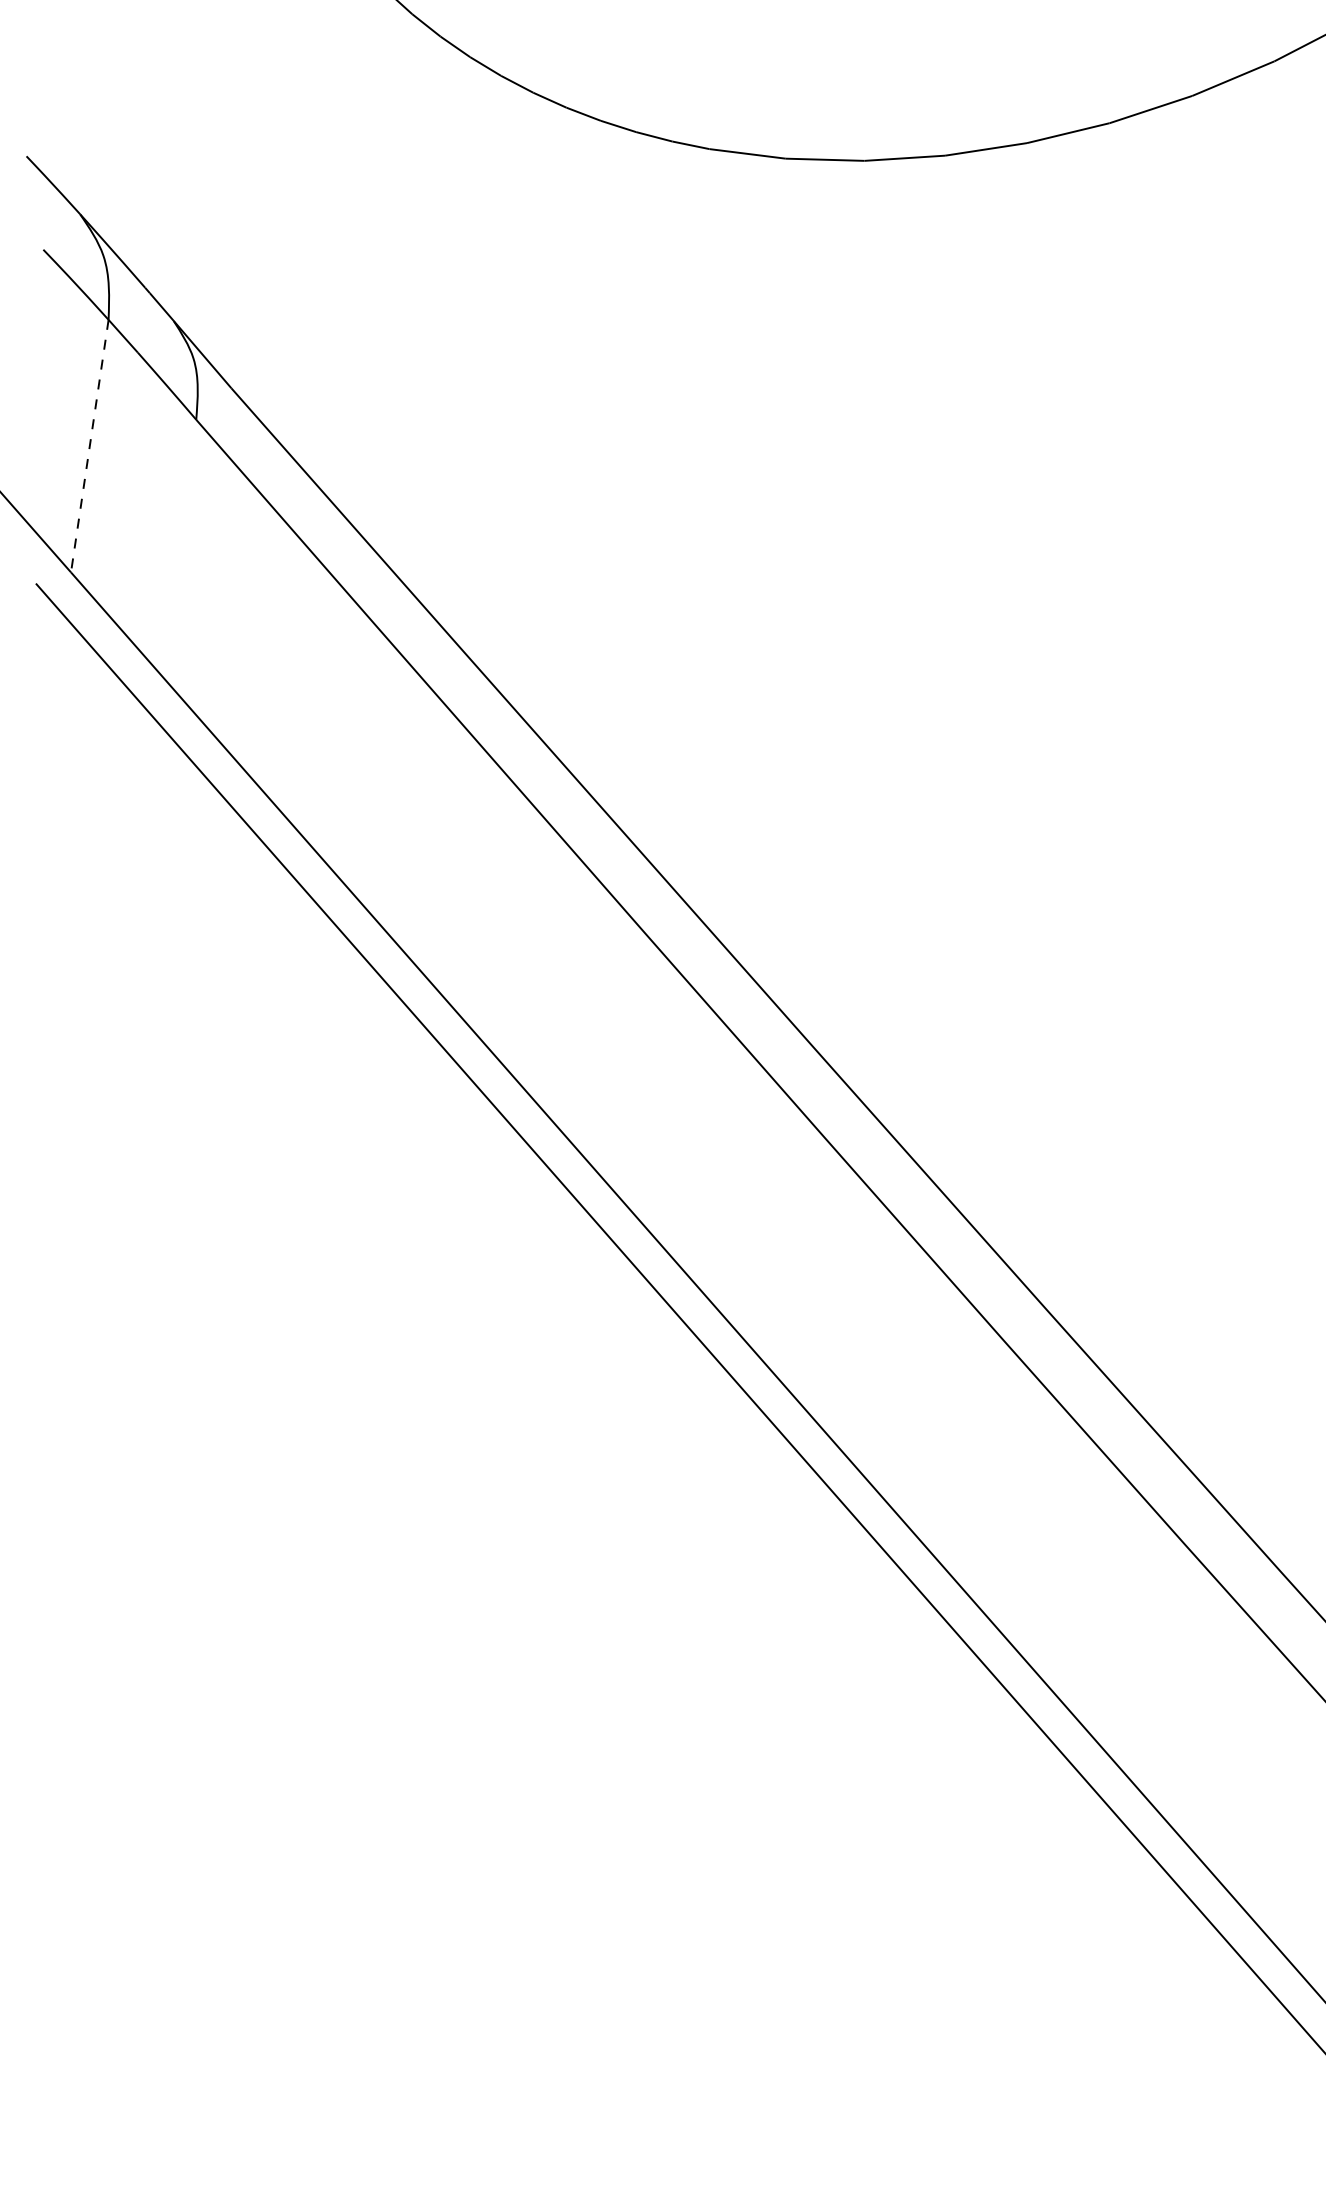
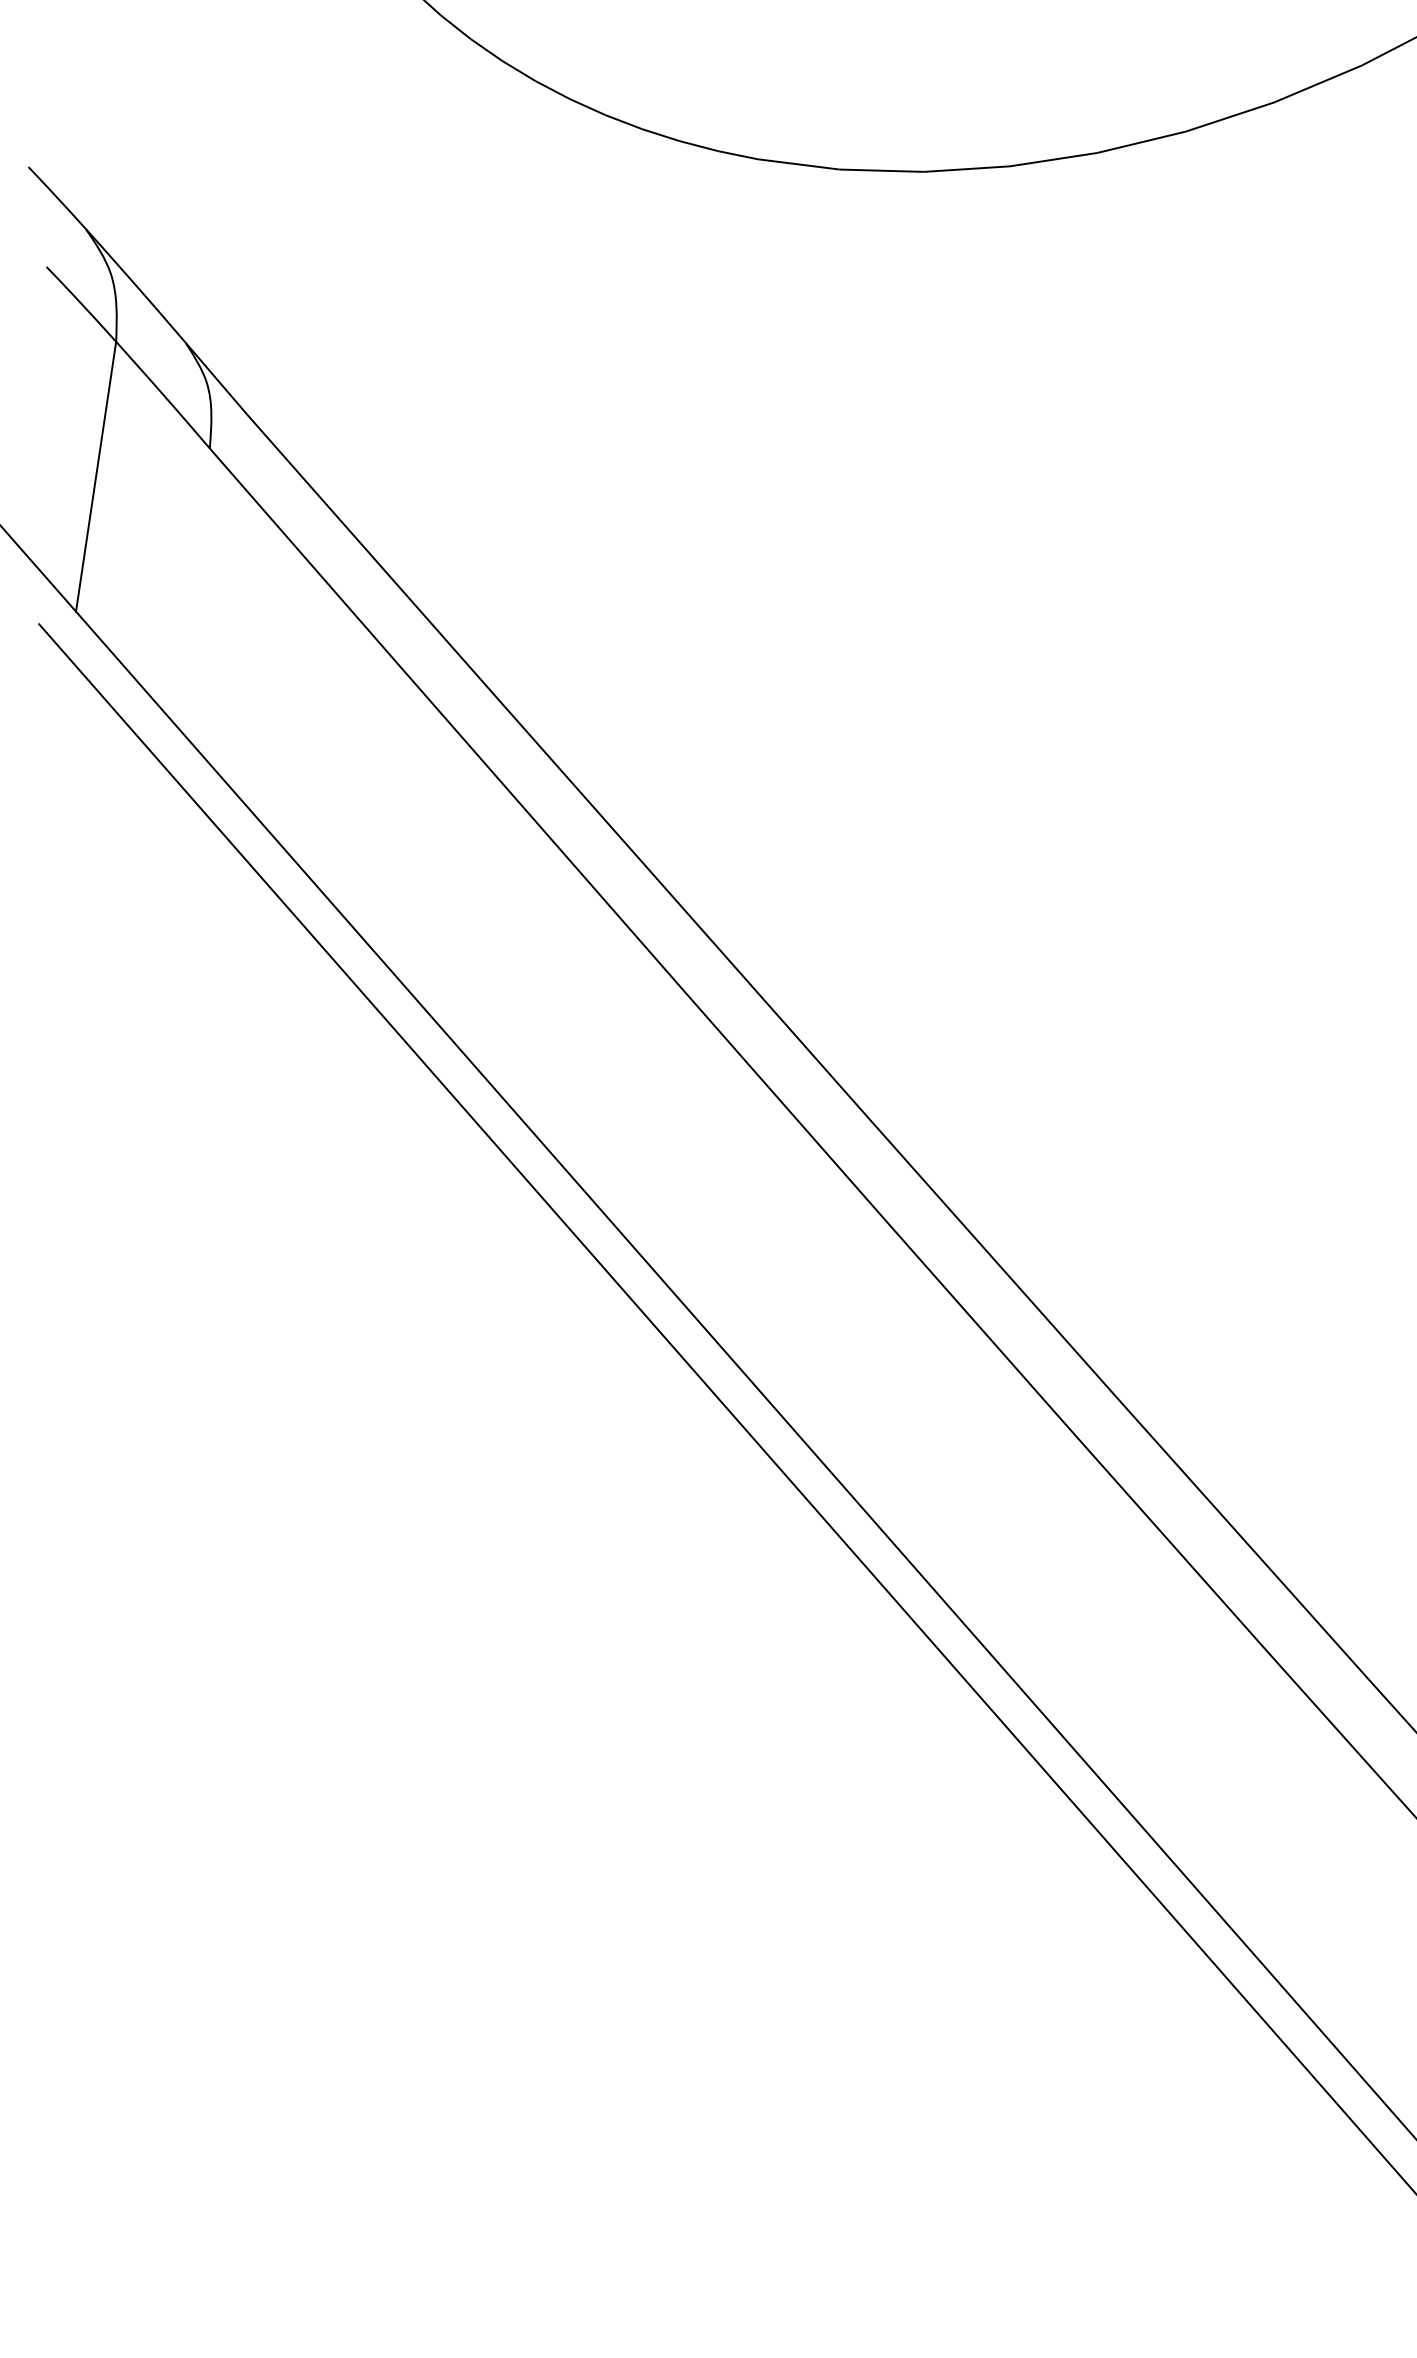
line: (89, 446) -> (95, 477), dashed -> solid

